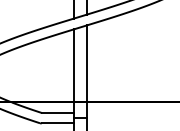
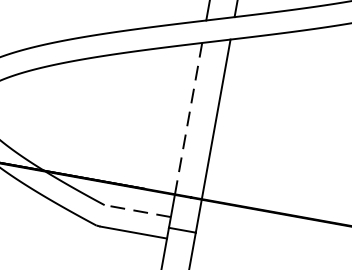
line: (73, 66) -> (187, 120), solid -> dashed
line: (57, 113) -> (136, 211), solid -> dashed

